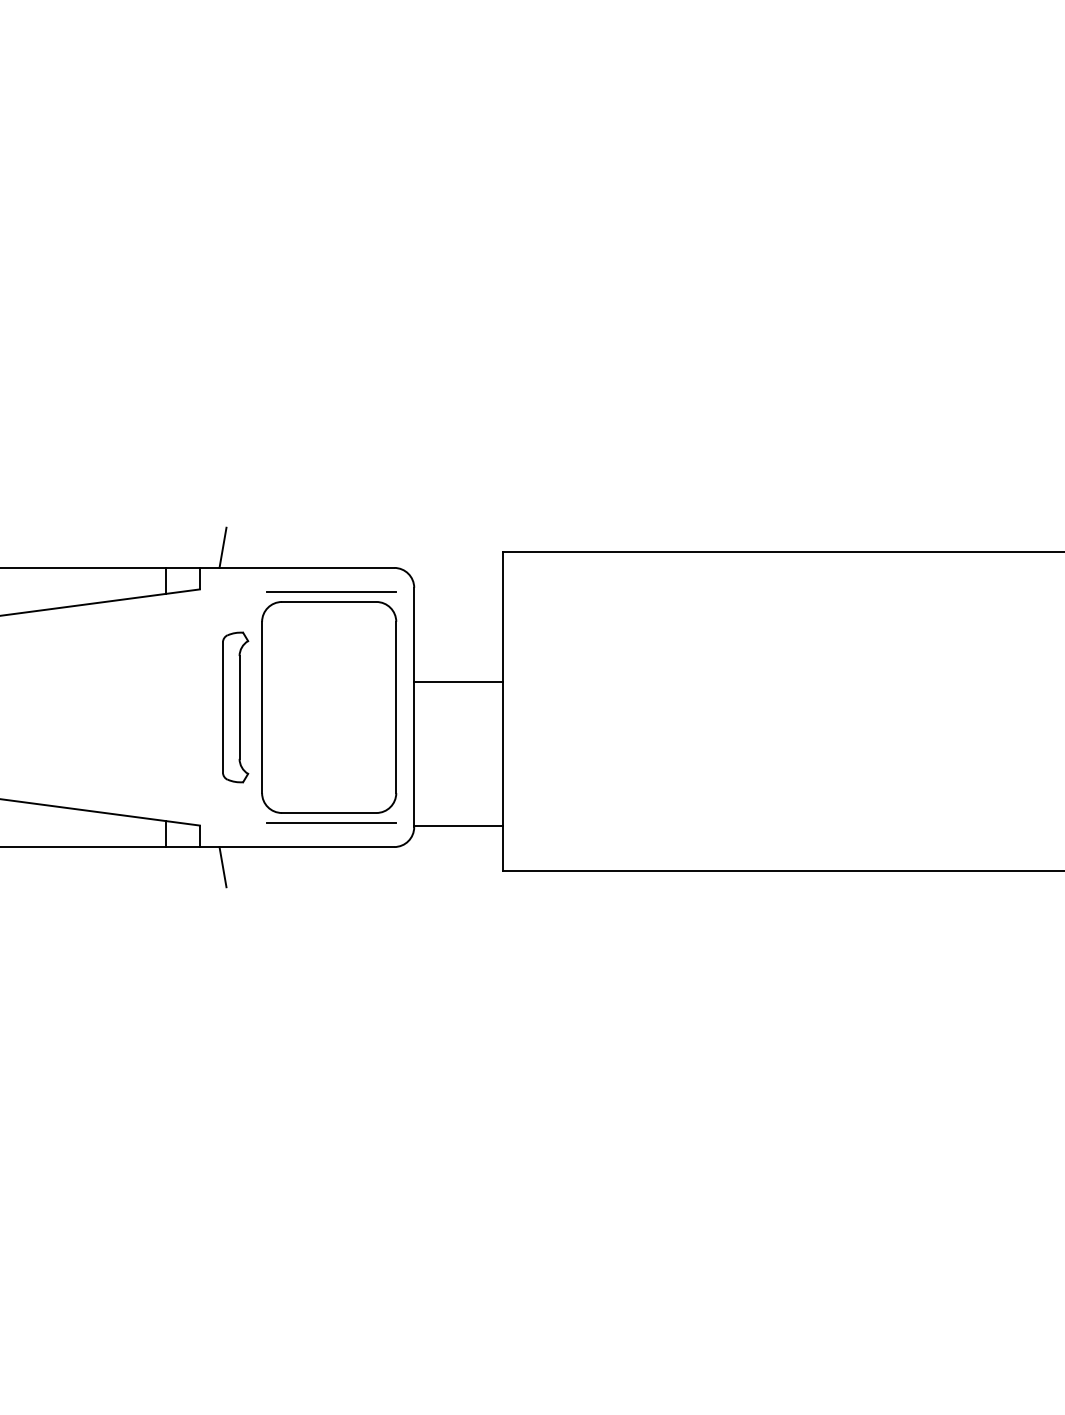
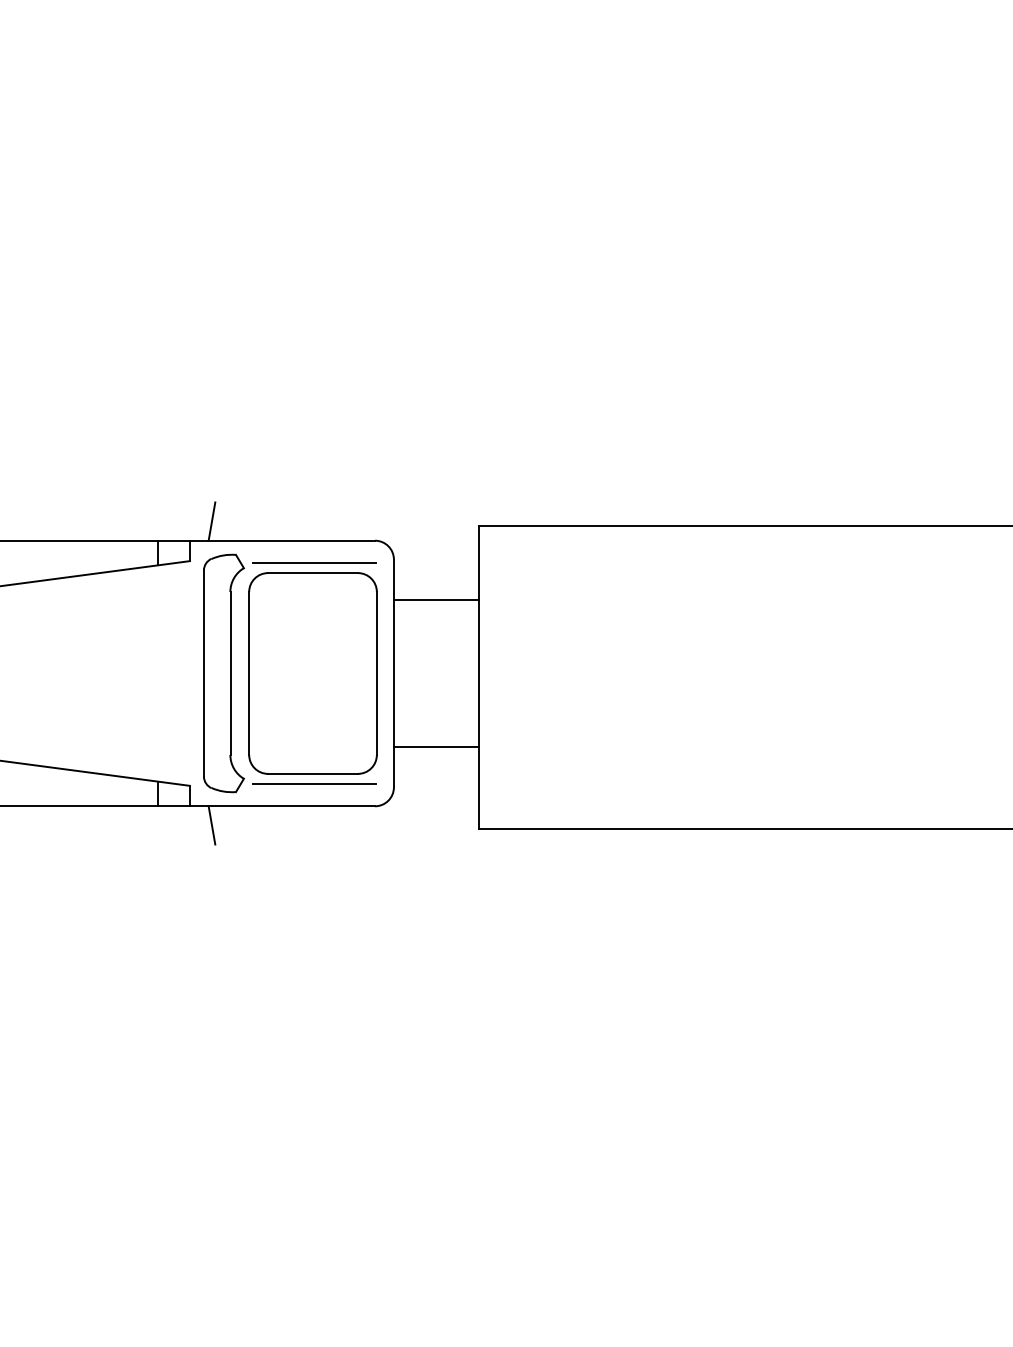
line: (458, 681) -> (436, 600), moved
part: (235, 707) -> (223, 673), size x1.67
line: (458, 826) -> (436, 746), moved

